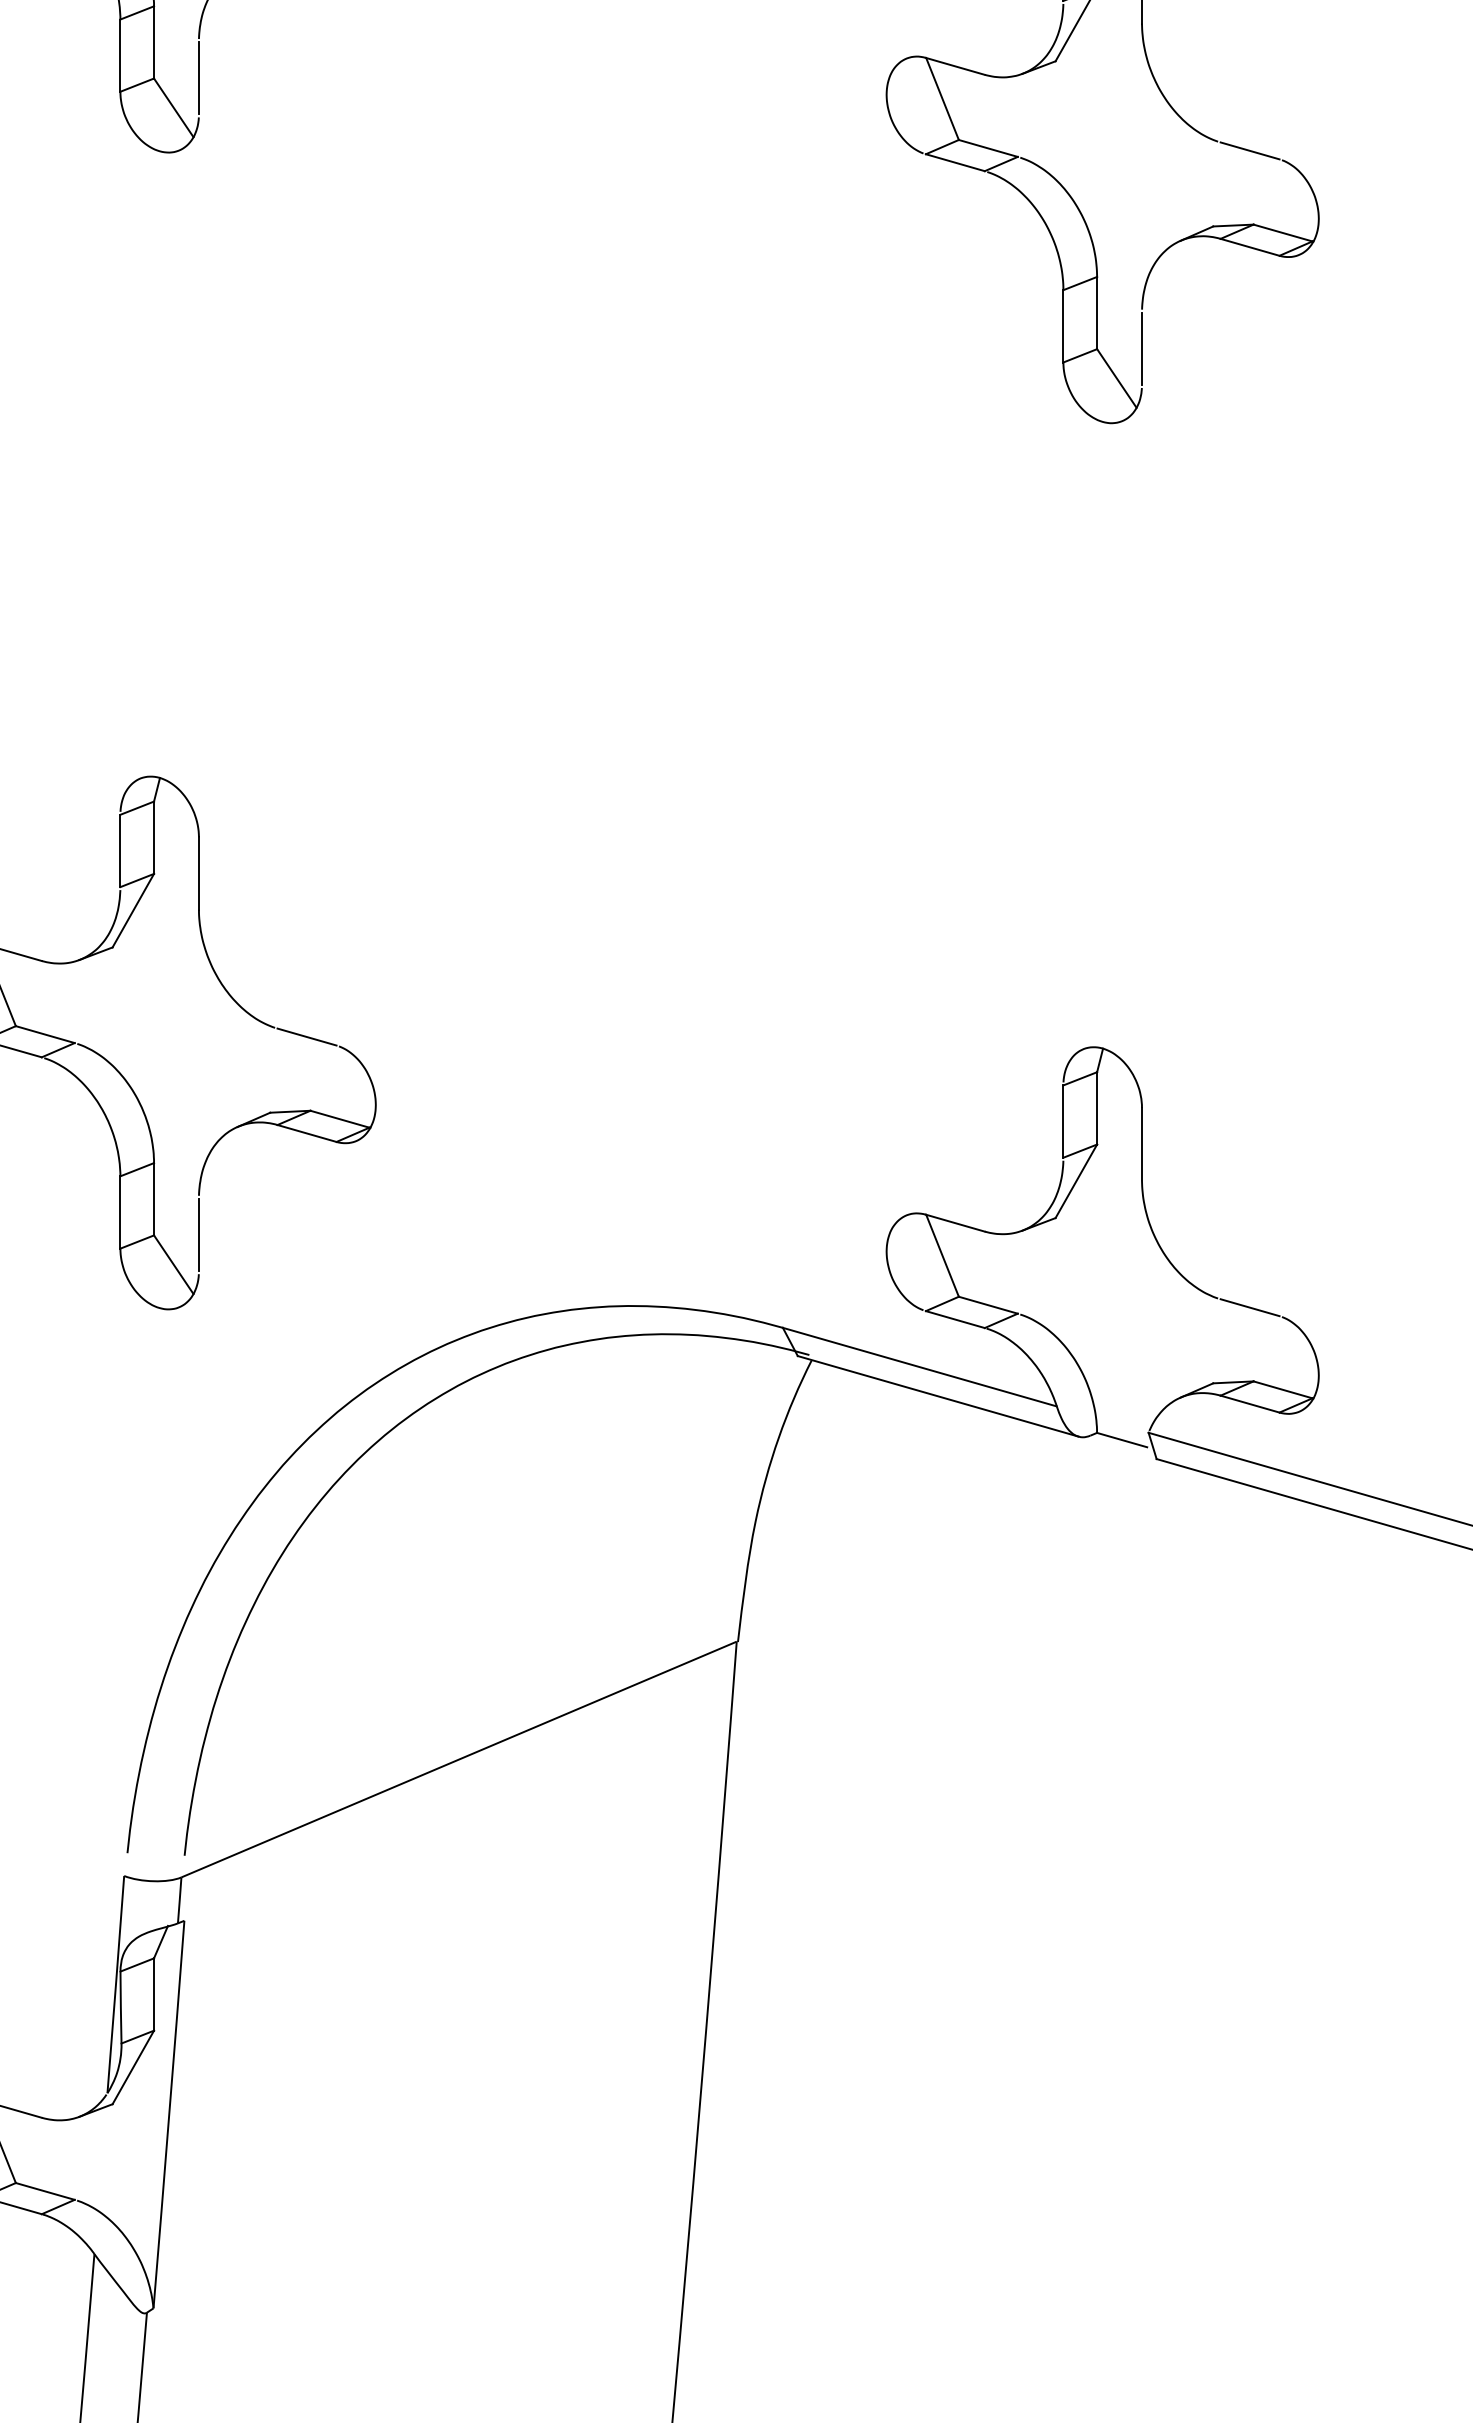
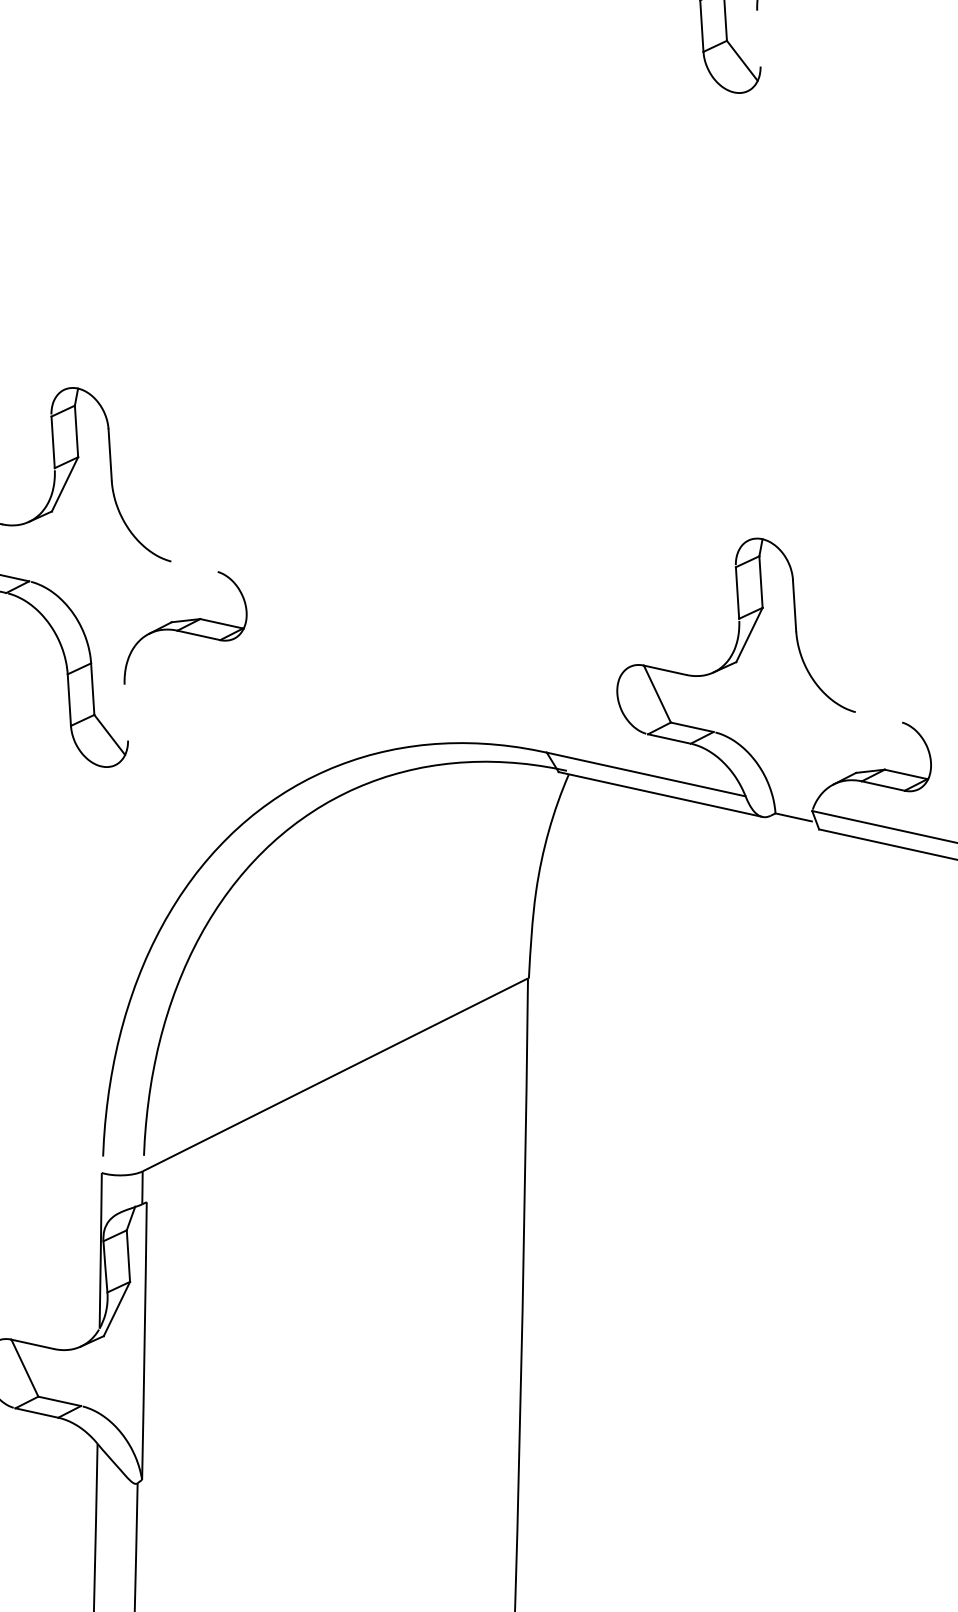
line: (1141, 348) -> (758, 38), removed
line: (306, 1036) -> (194, 566), removed
line: (198, 1234) -> (126, 712), removed
line: (1249, 1307) -> (878, 717), removed

